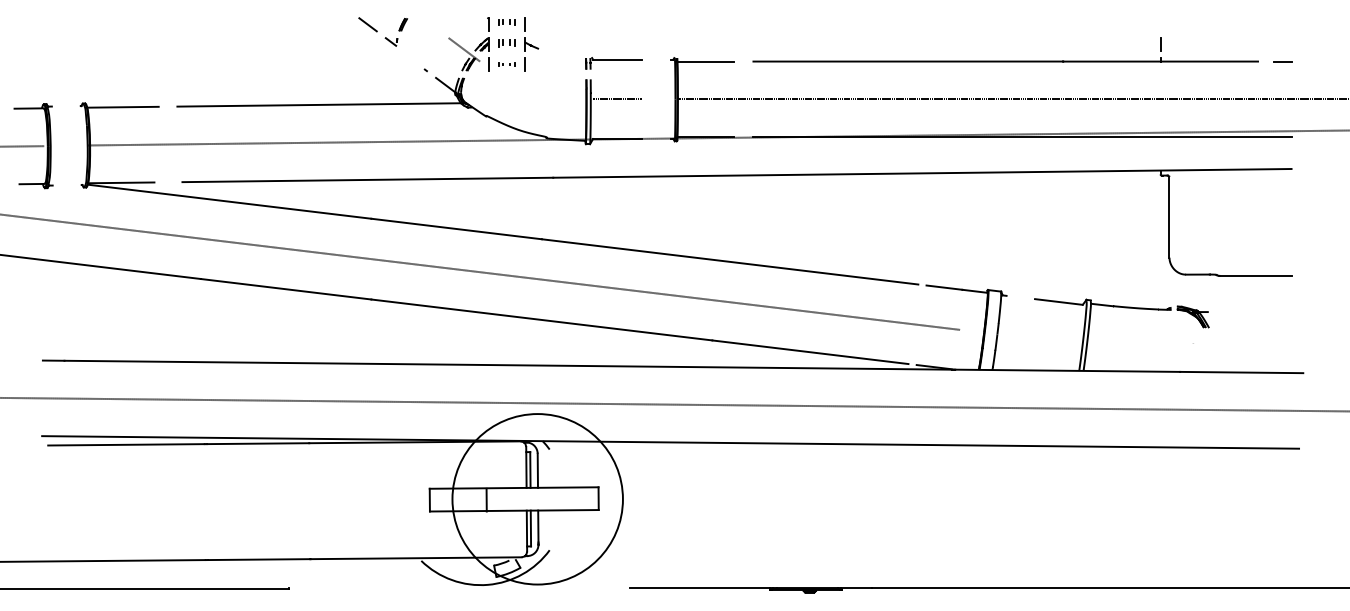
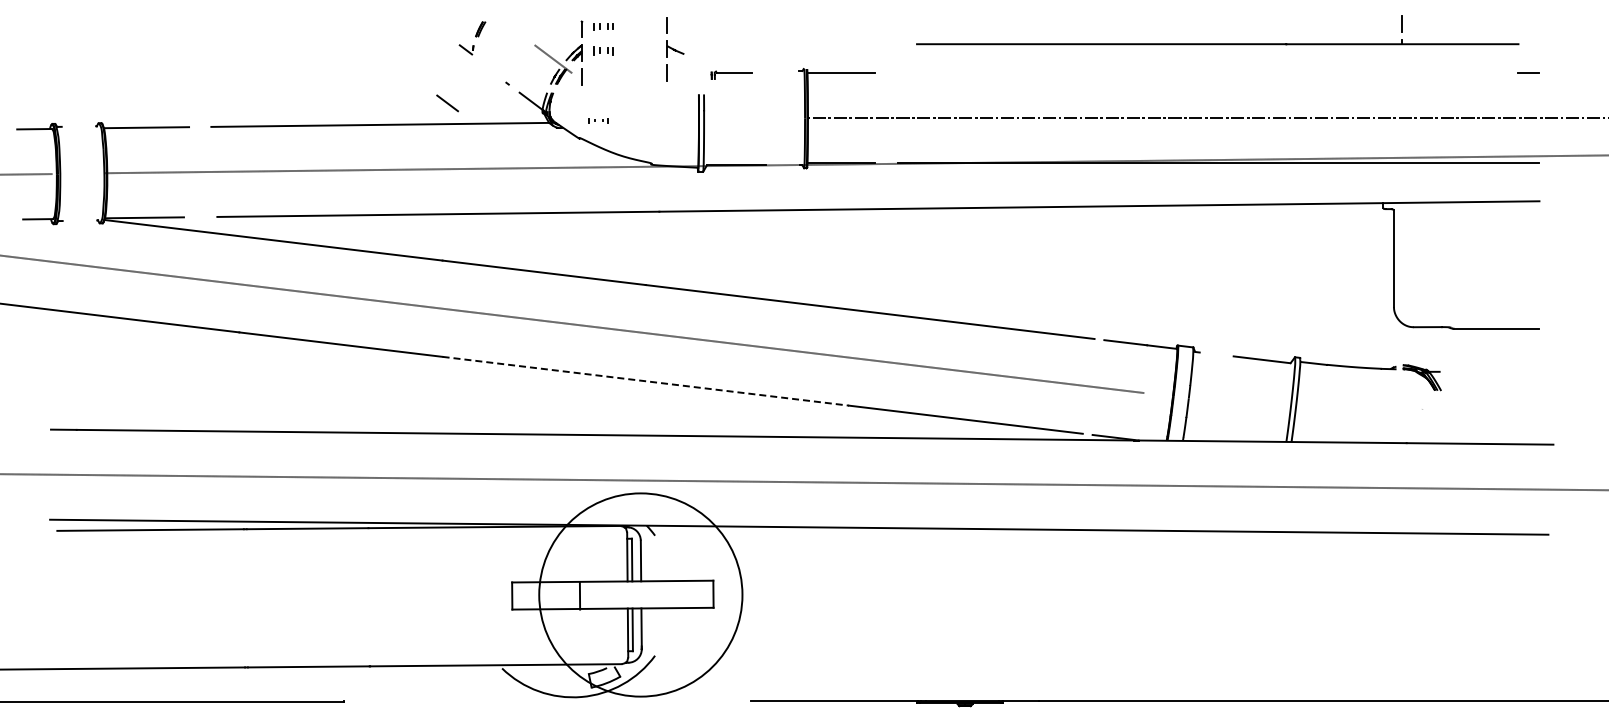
line: (367, 24) -> (447, 103), moved
part: (531, 45) -> (675, 49), moved
part: (1005, 60) -> (1217, 43), moved
part: (613, 63) -> (731, 75), size x0.6
part: (506, 64) -> (598, 120), moved
line: (617, 99) -> (736, 118), removed
line: (541, 320) -> (645, 381), solid -> dashed

